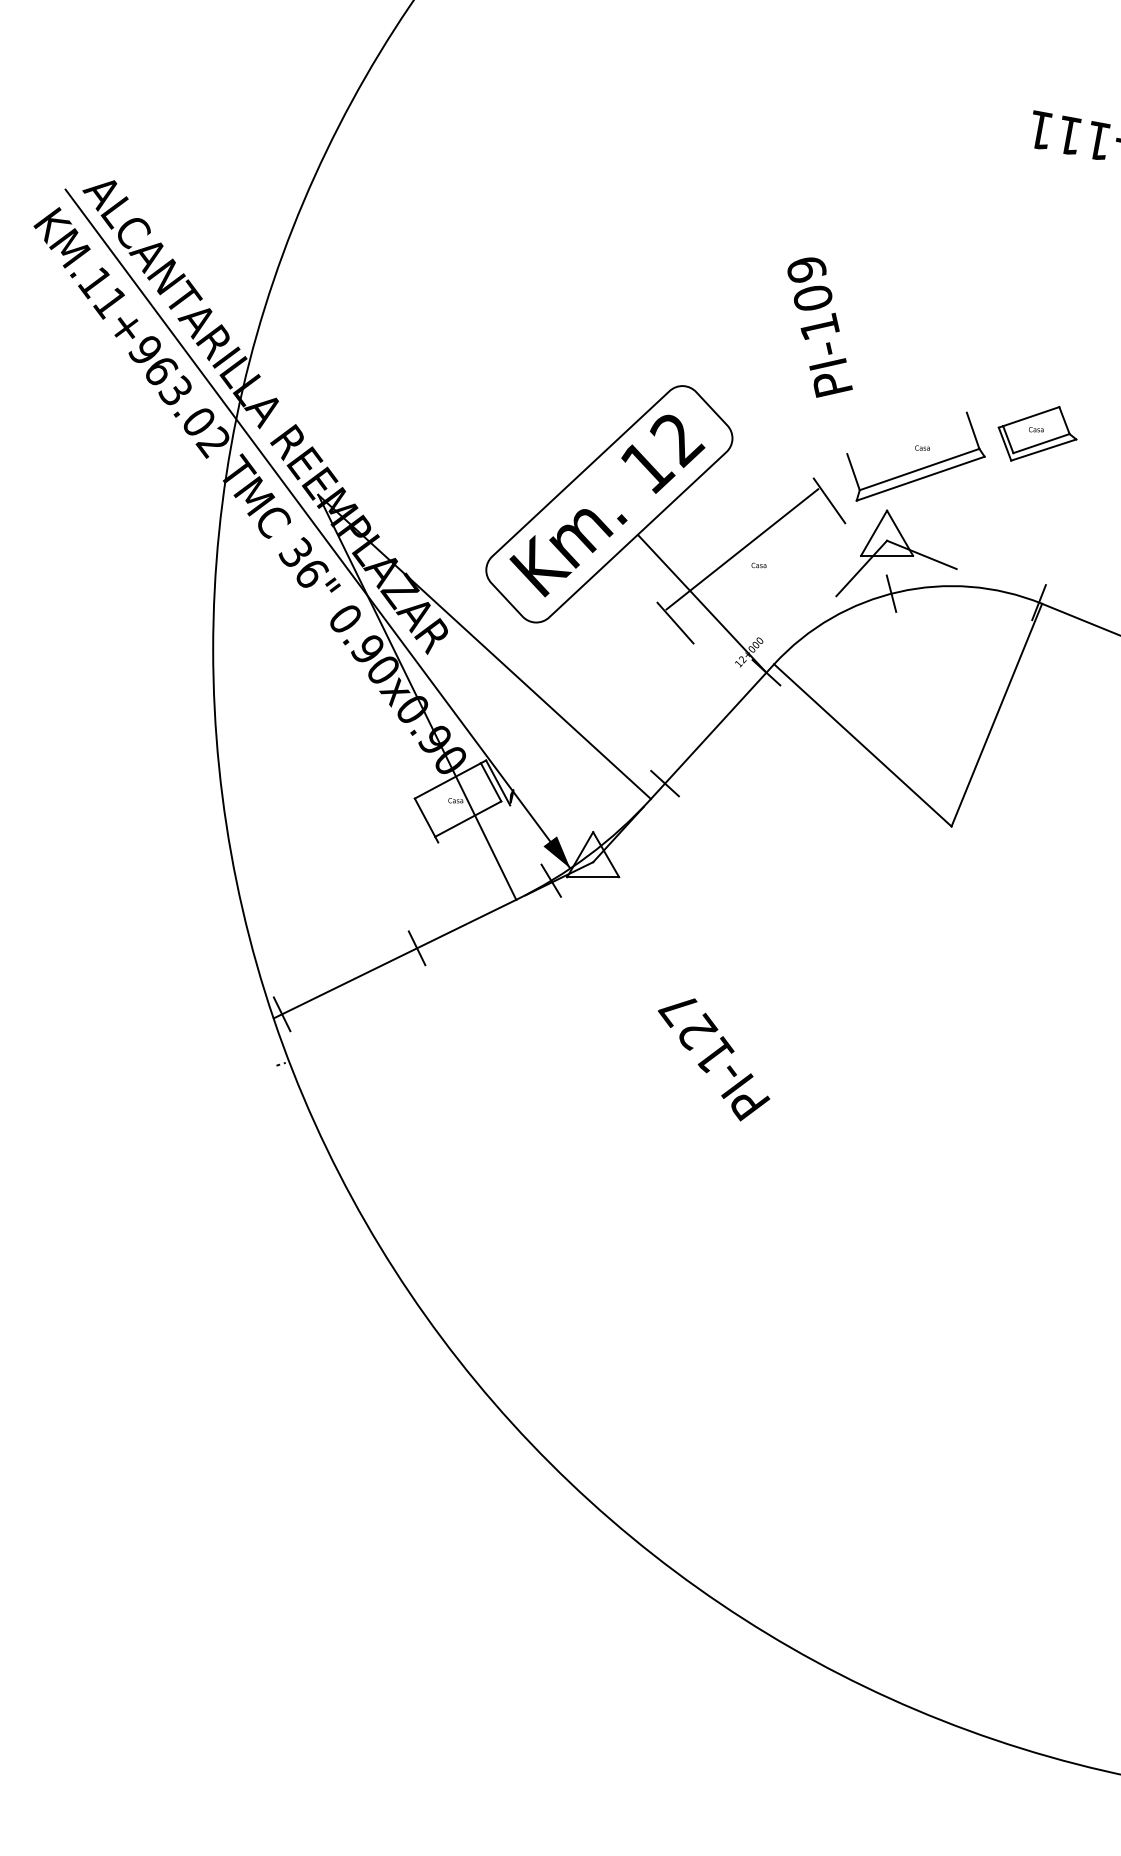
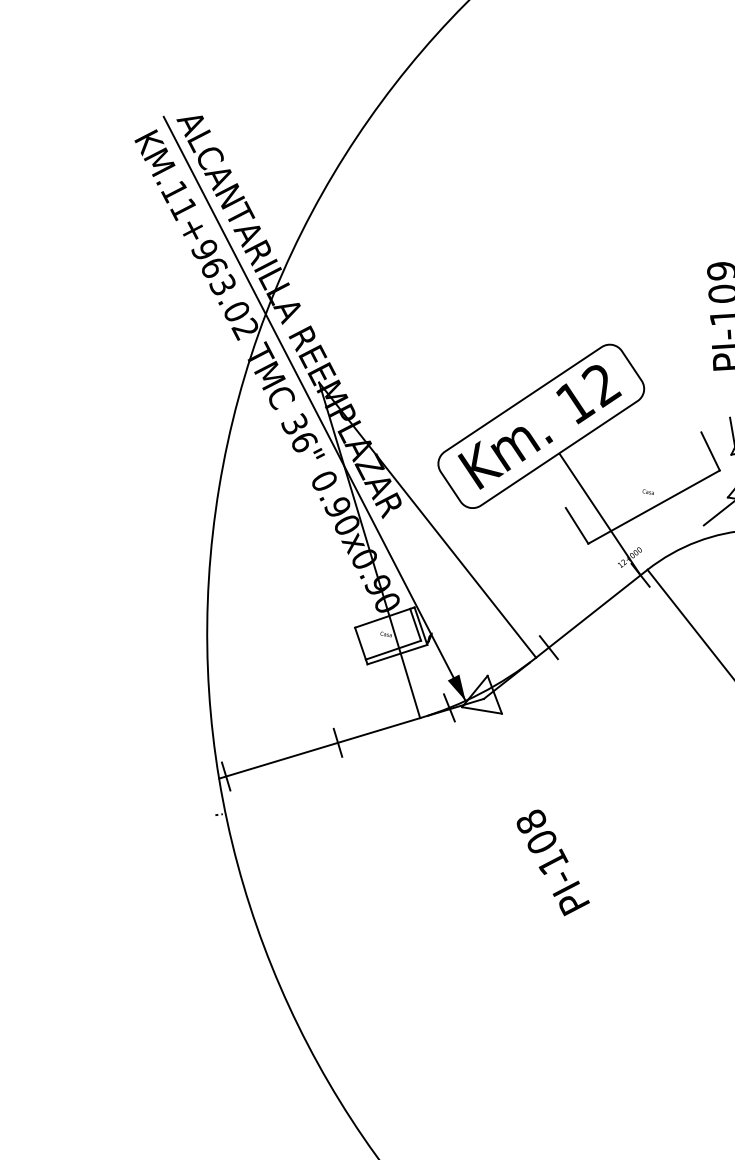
line: (742, 549) -> (654, 507), moved
line: (474, 823) -> (397, 654), added
text: (687, 1020) -> (536, 832), PI-127 -> PI-108

